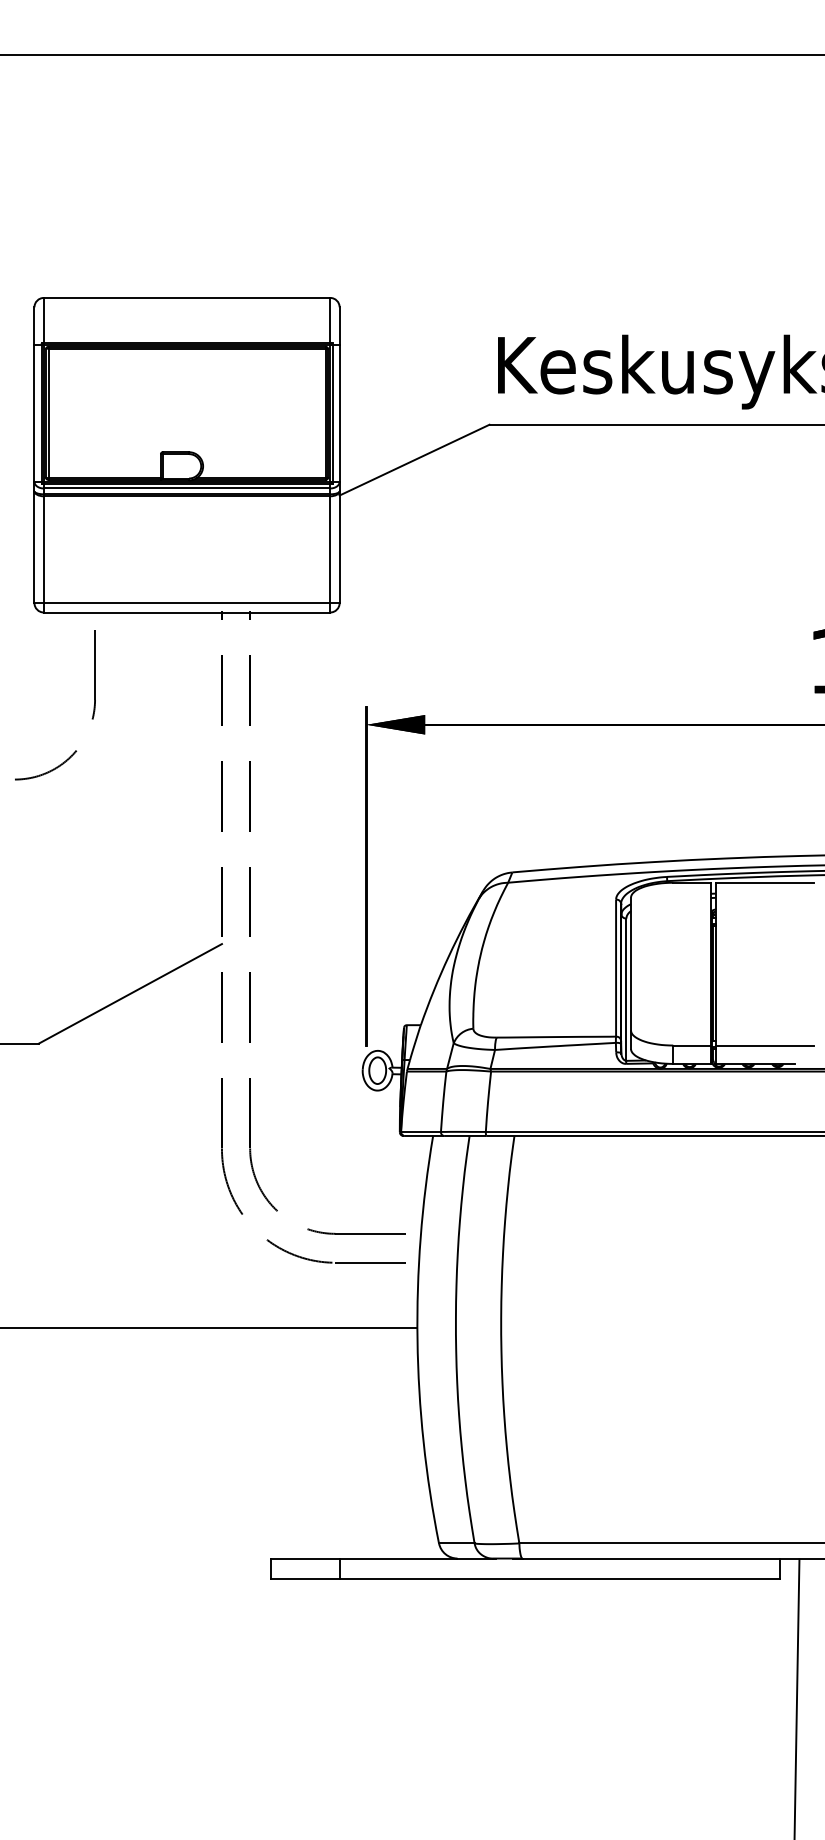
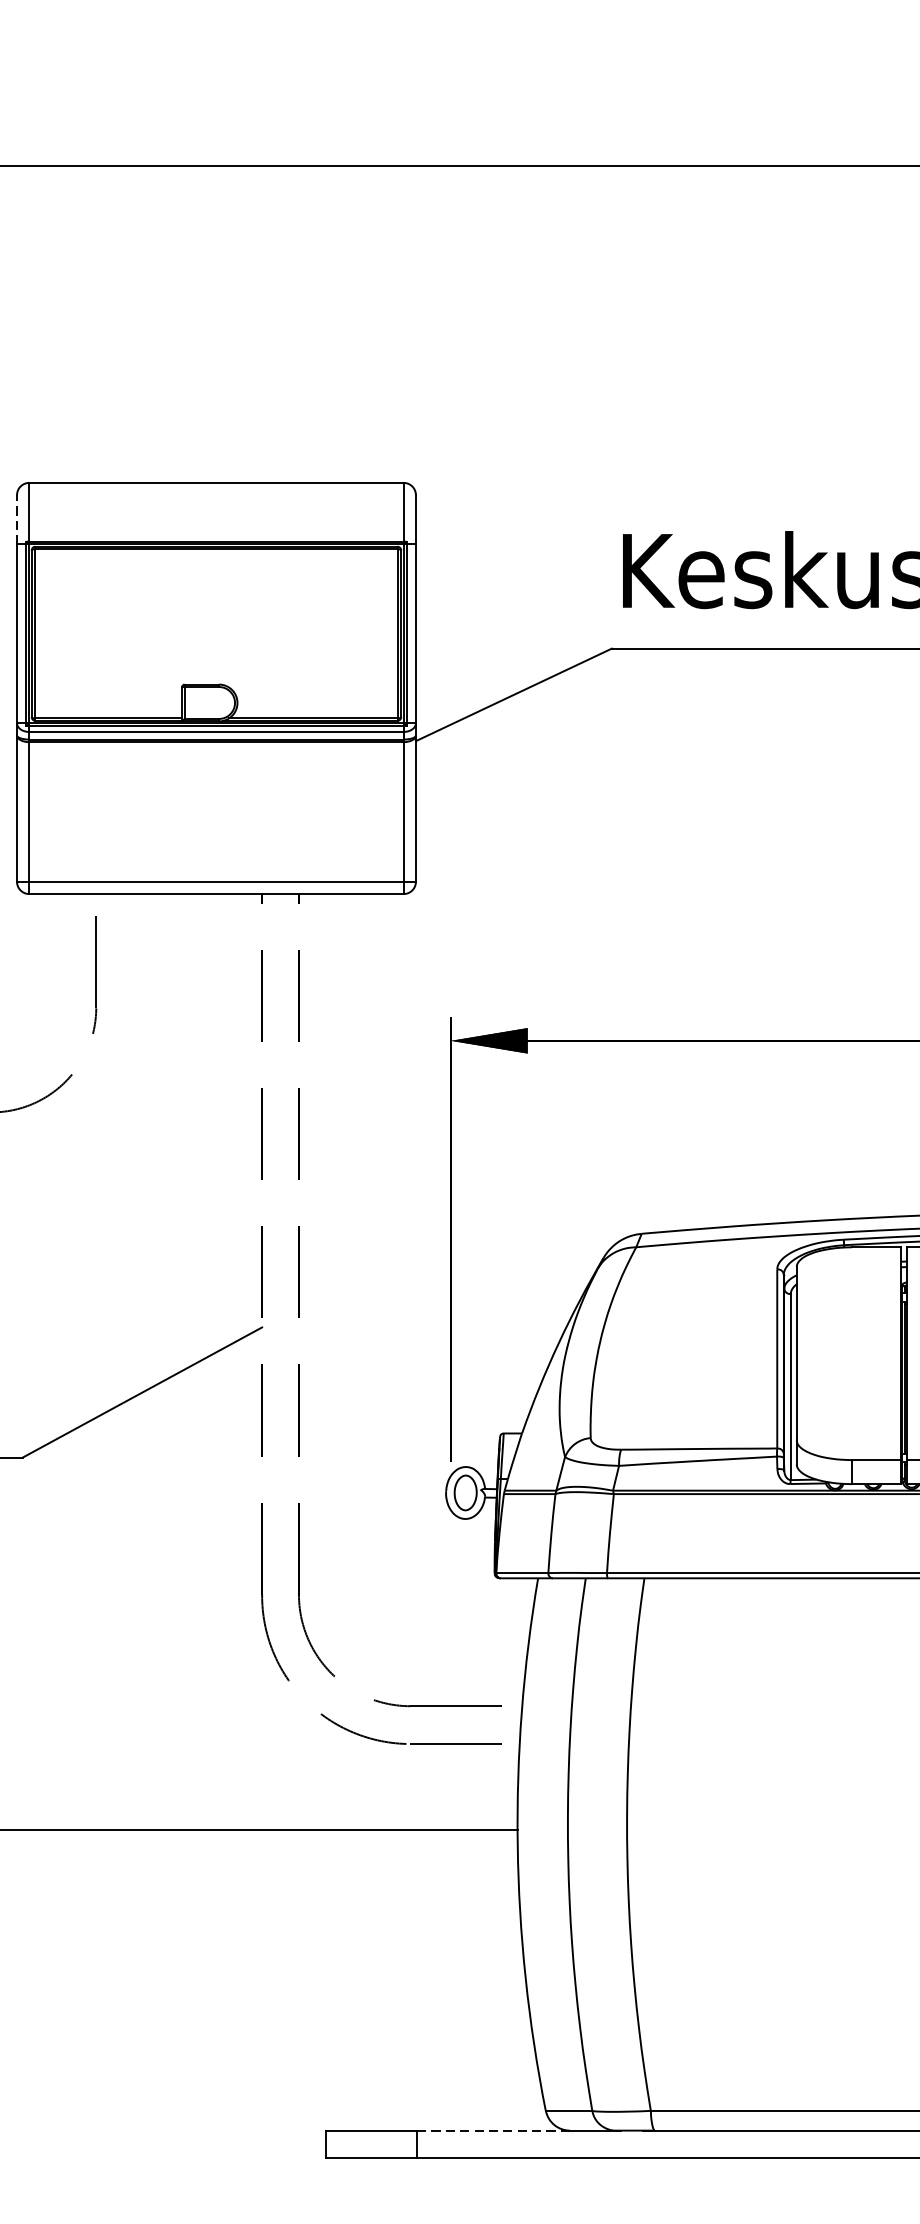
line: (34, 326) -> (17, 520), solid -> dashed
line: (399, 1558) -> (494, 2130), solid -> dashed

